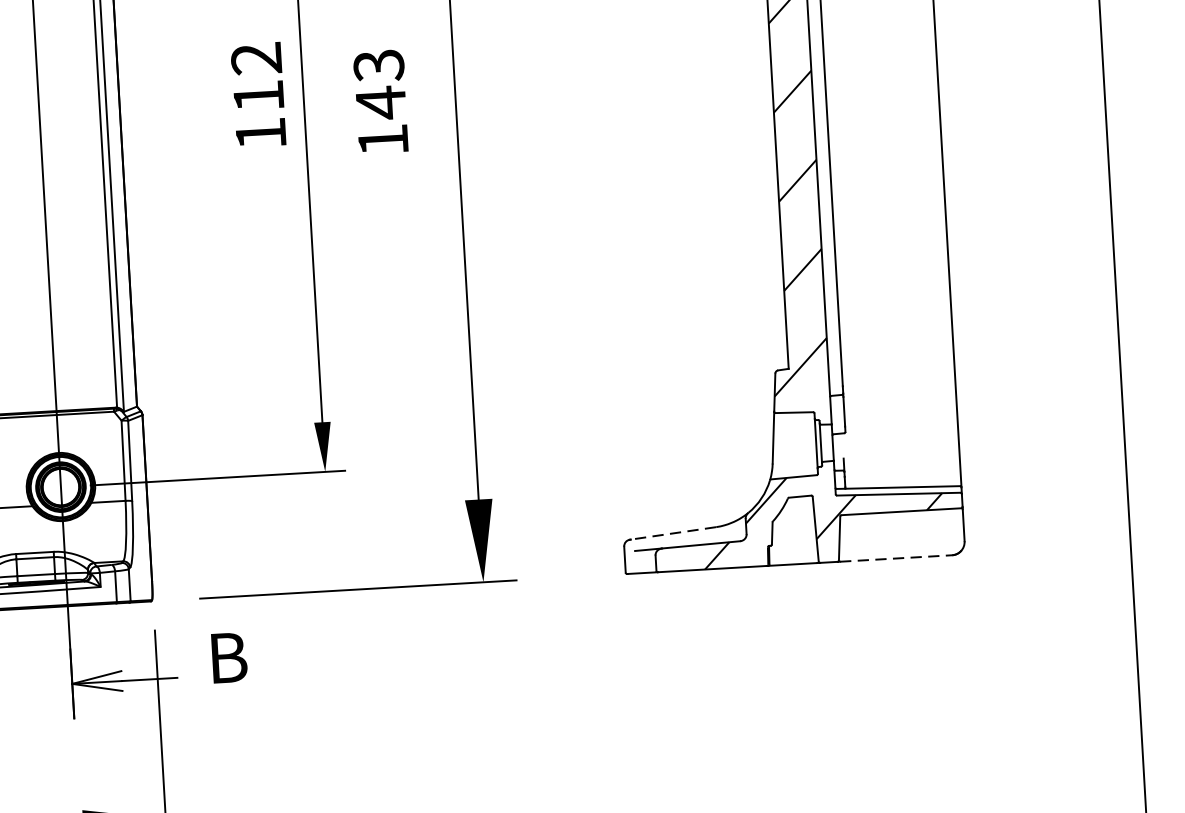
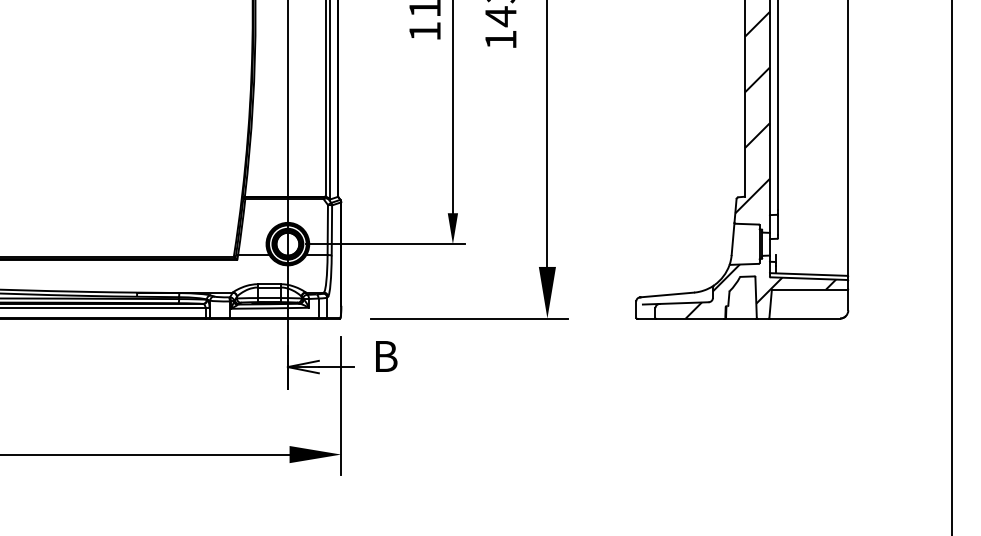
line: (673, 532) -> (667, 294), dashed -> solid
line: (896, 558) -> (805, 318), dashed -> solid

